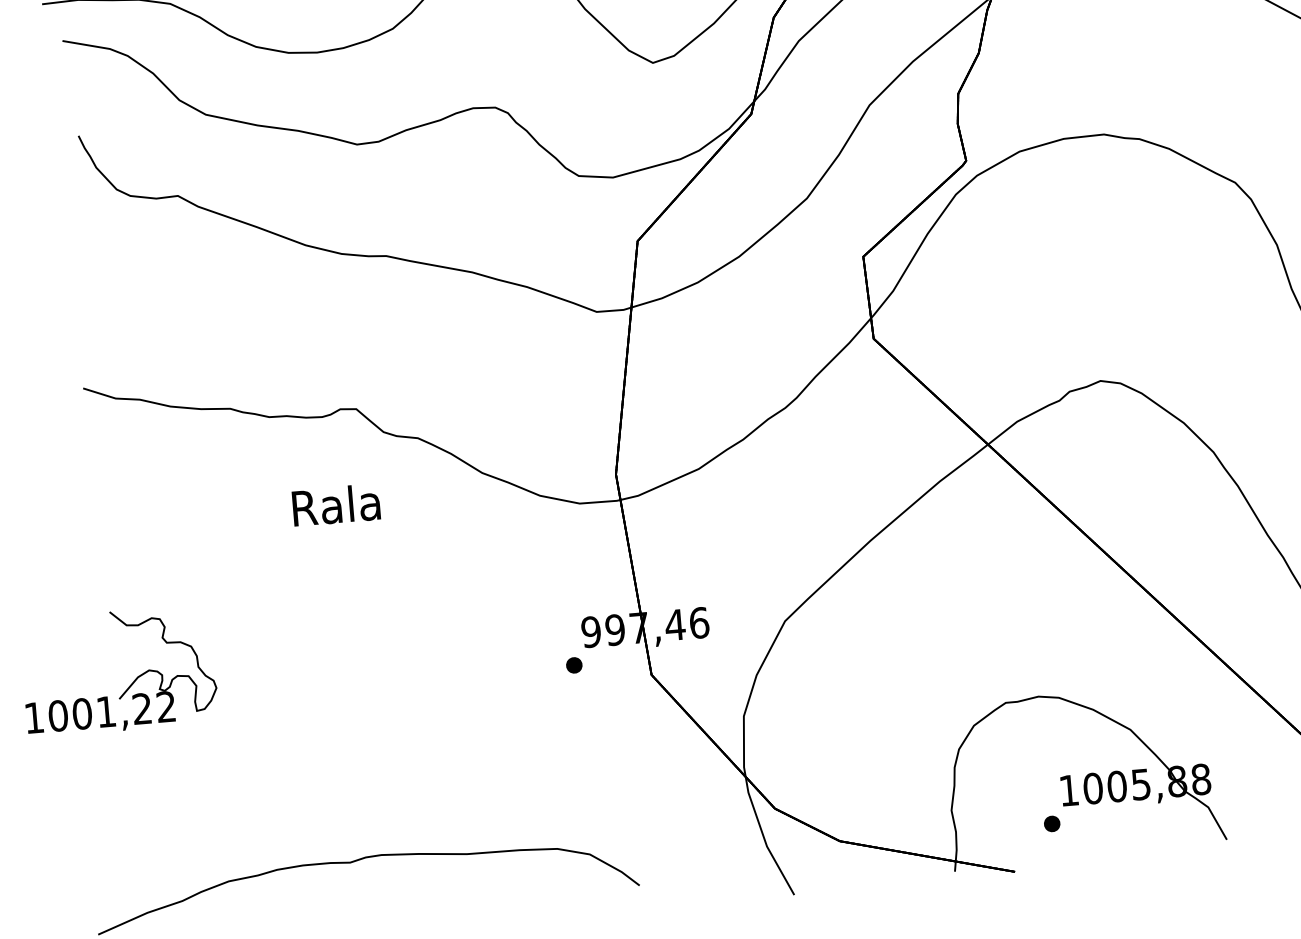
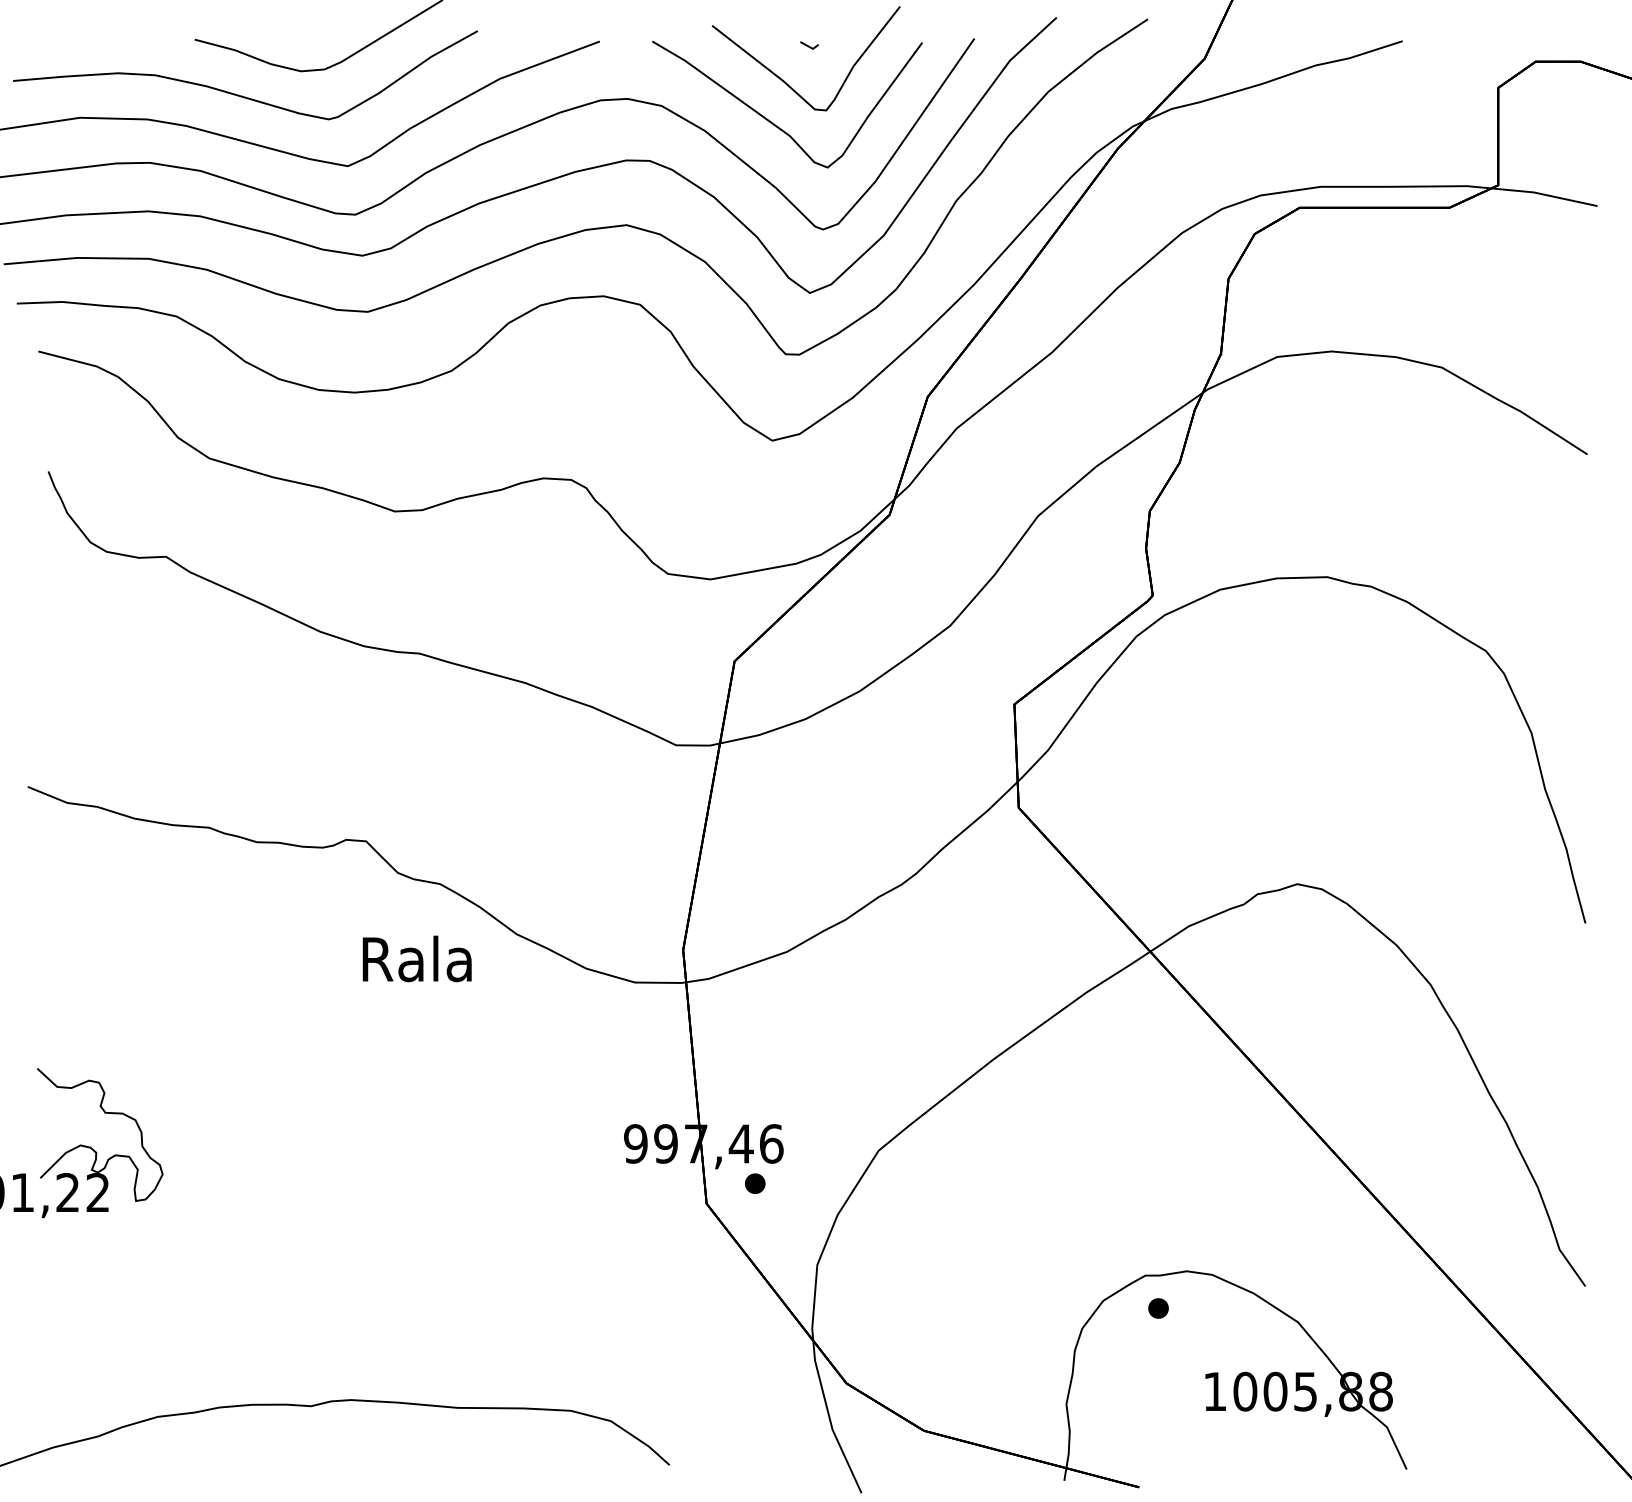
text: (335, 504) -> (416, 958), moved
part: (574, 665) -> (755, 1183), moved
part: (1052, 823) -> (1158, 1308), moved

